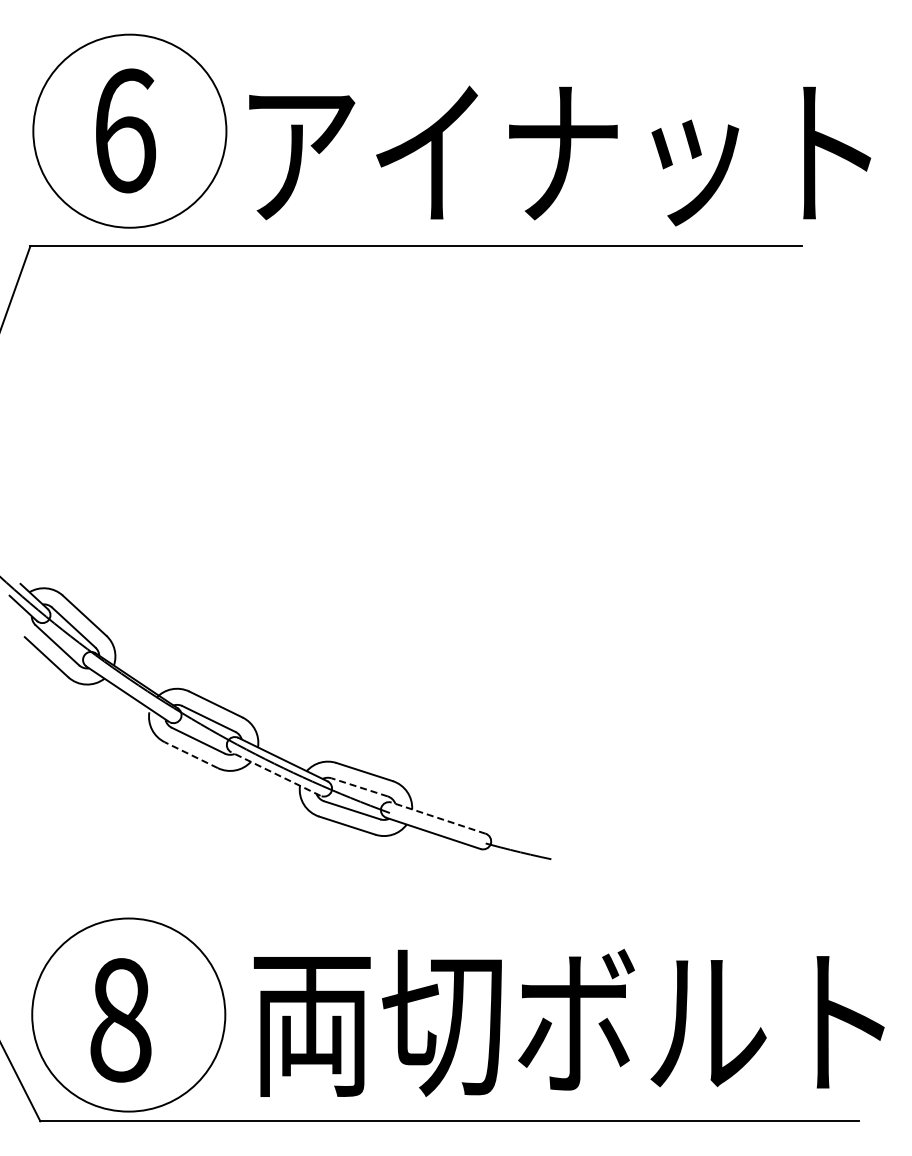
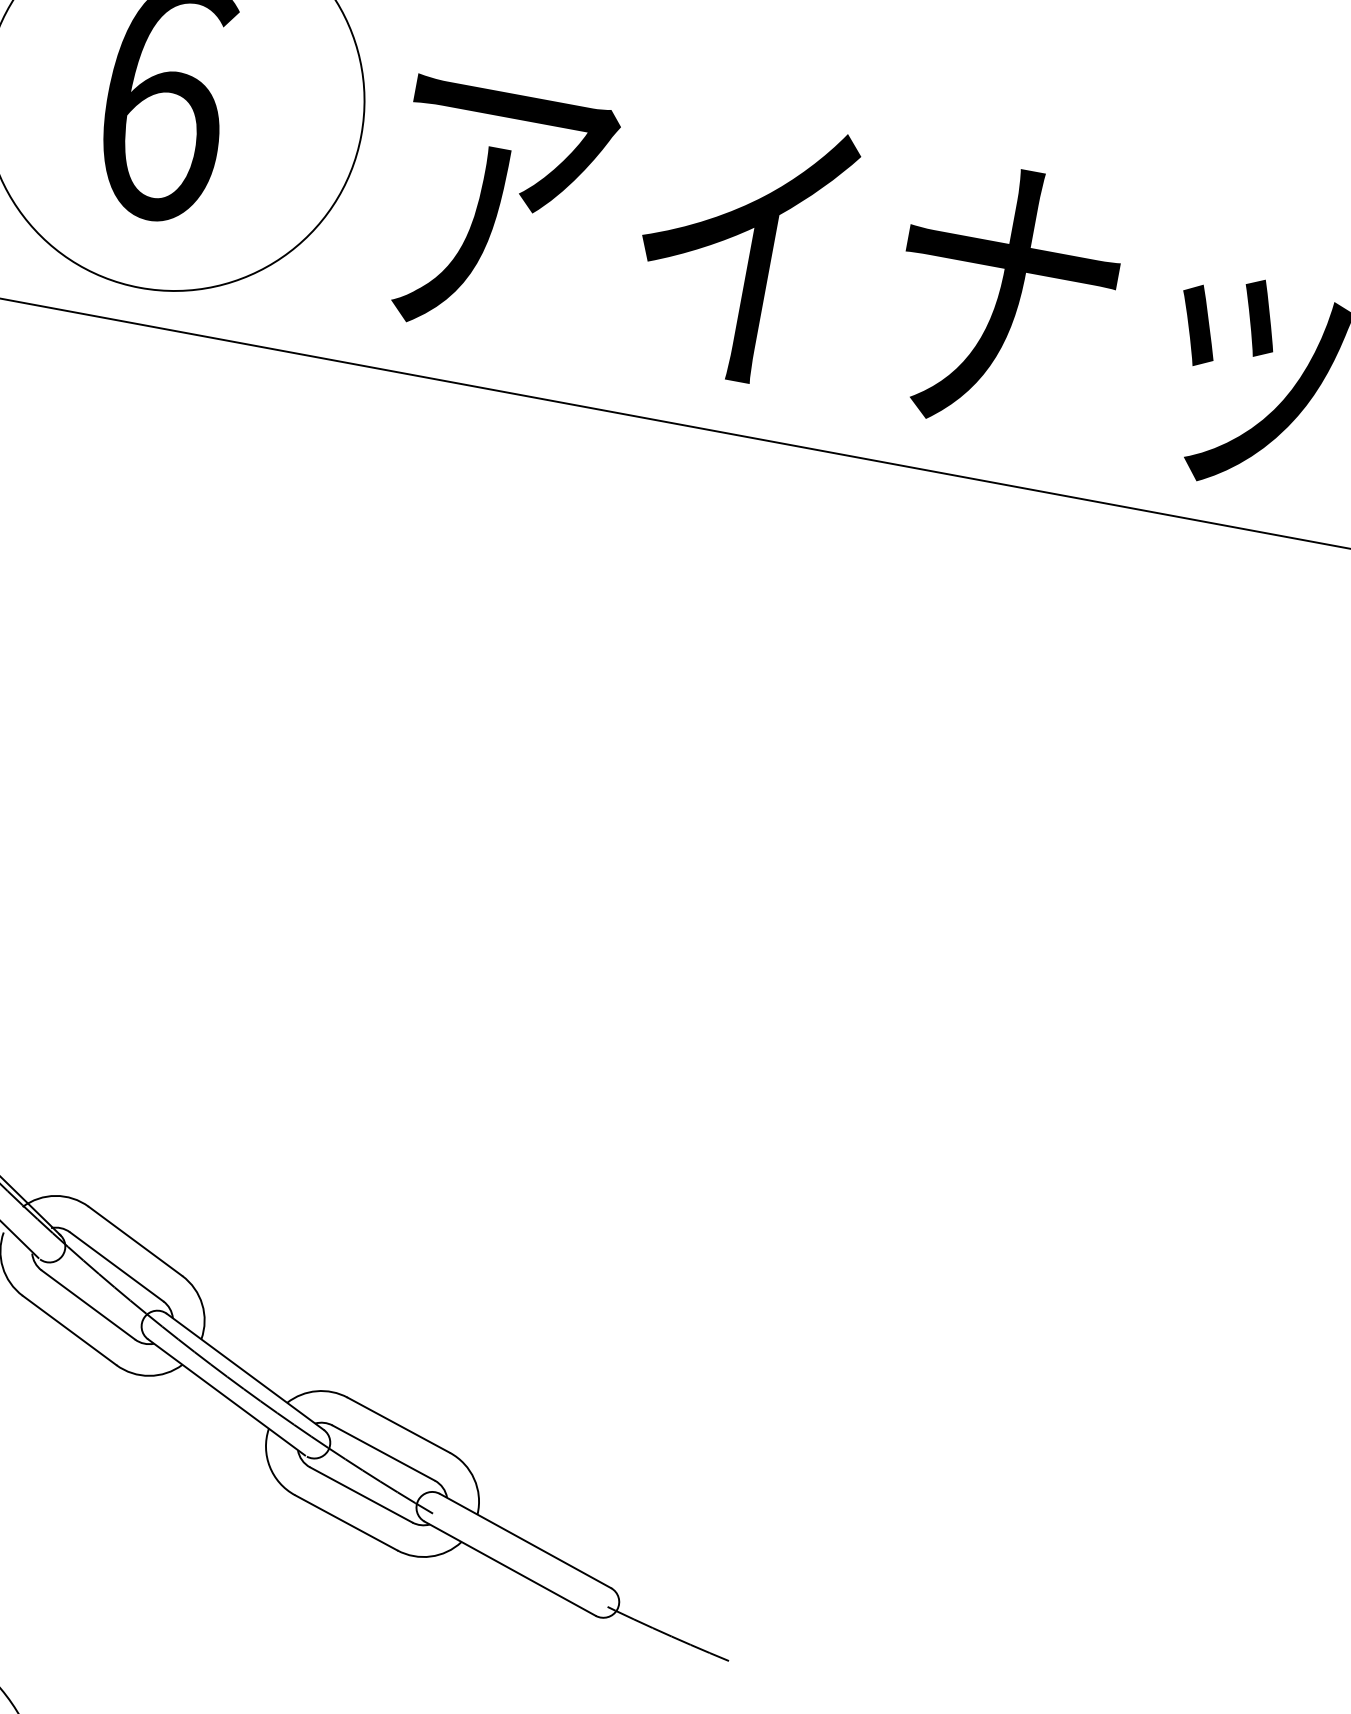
line: (191, 755) -> (69, 1331), dashed -> solid
line: (275, 774) -> (225, 1398), dashed -> solid
line: (359, 787) -> (383, 1453), dashed -> solid
line: (438, 818) -> (525, 1541), dashed -> solid

